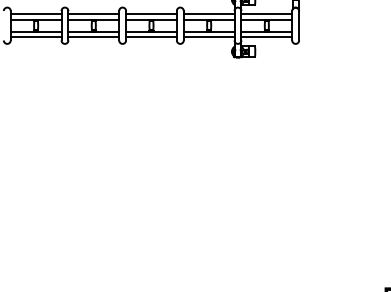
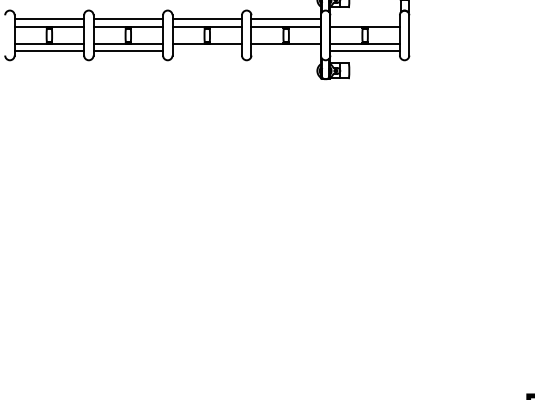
line: (266, 14) -> (364, 20), removed
line: (151, 37) -> (207, 51), removed
line: (208, 37) -> (285, 51), removed

